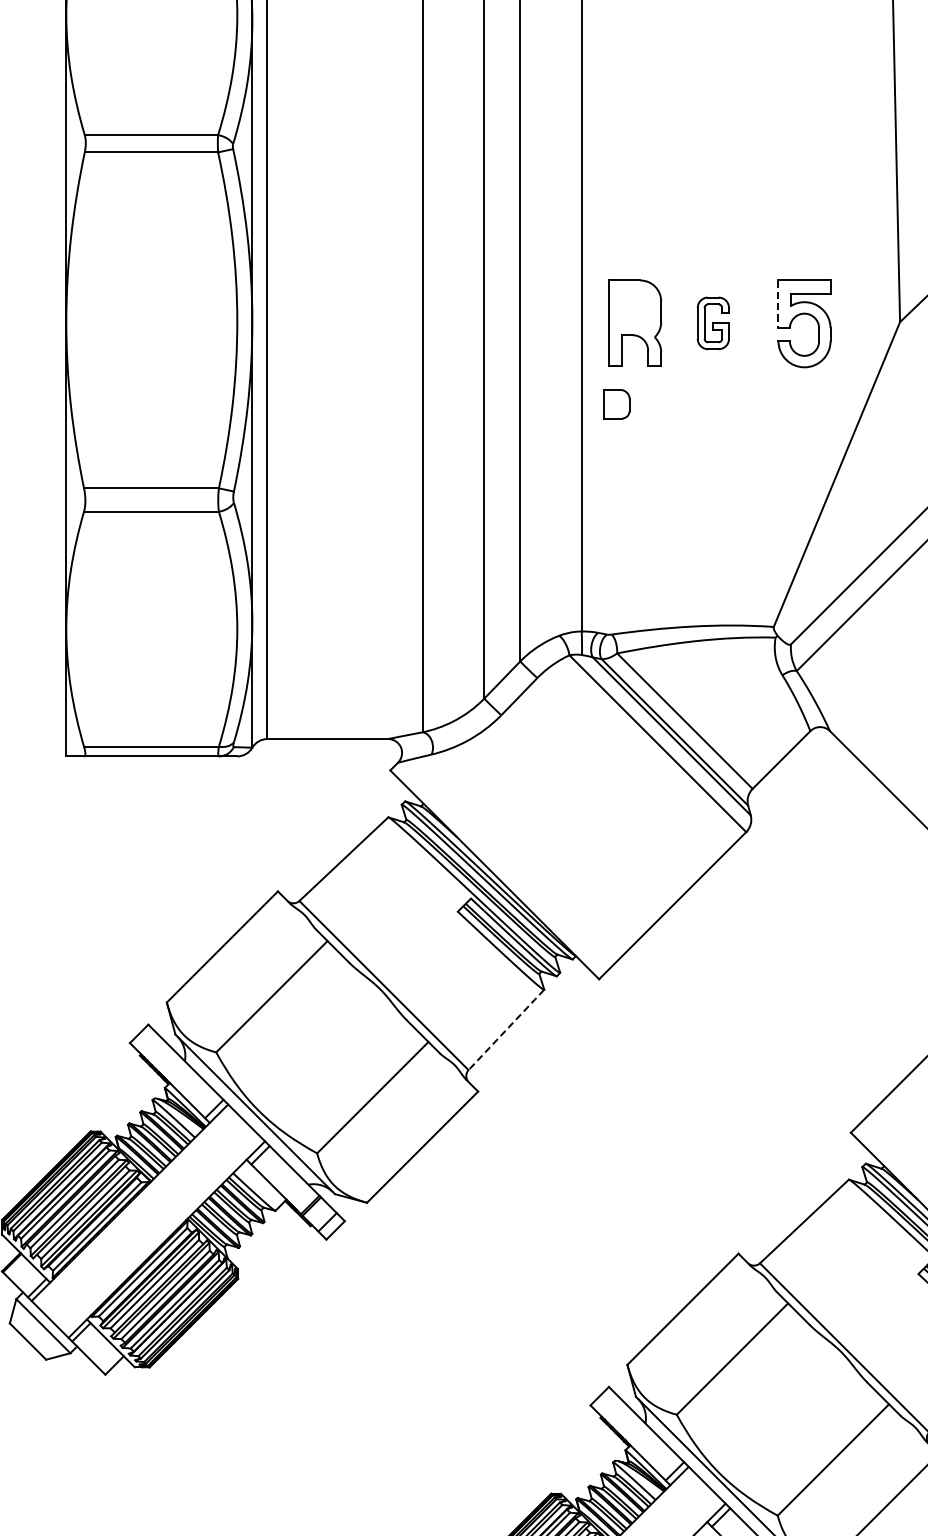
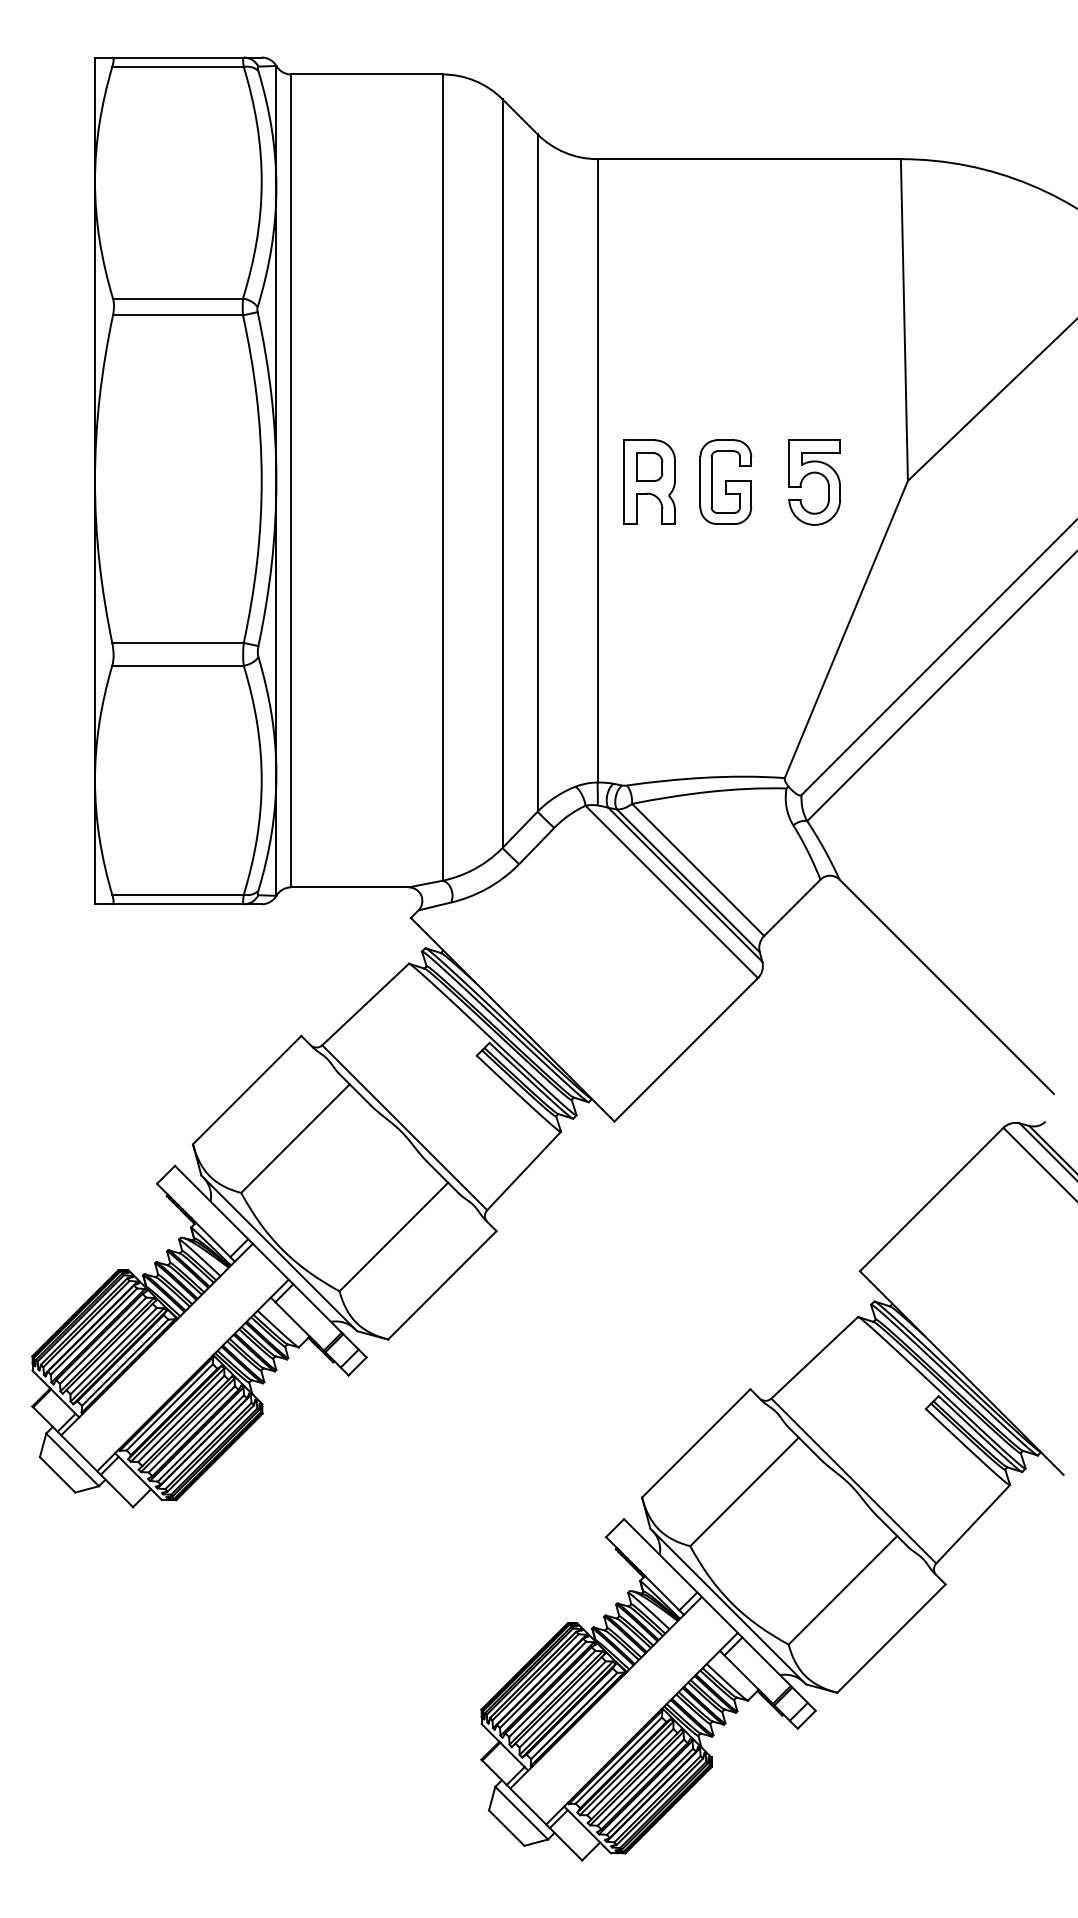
line: (778, 305) -> (789, 464), dashed -> solid
part: (712, 322) -> (725, 481), size x1.67
part: (616, 403) -> (649, 466), moved
line: (506, 1030) -> (524, 1171), dashed -> solid

